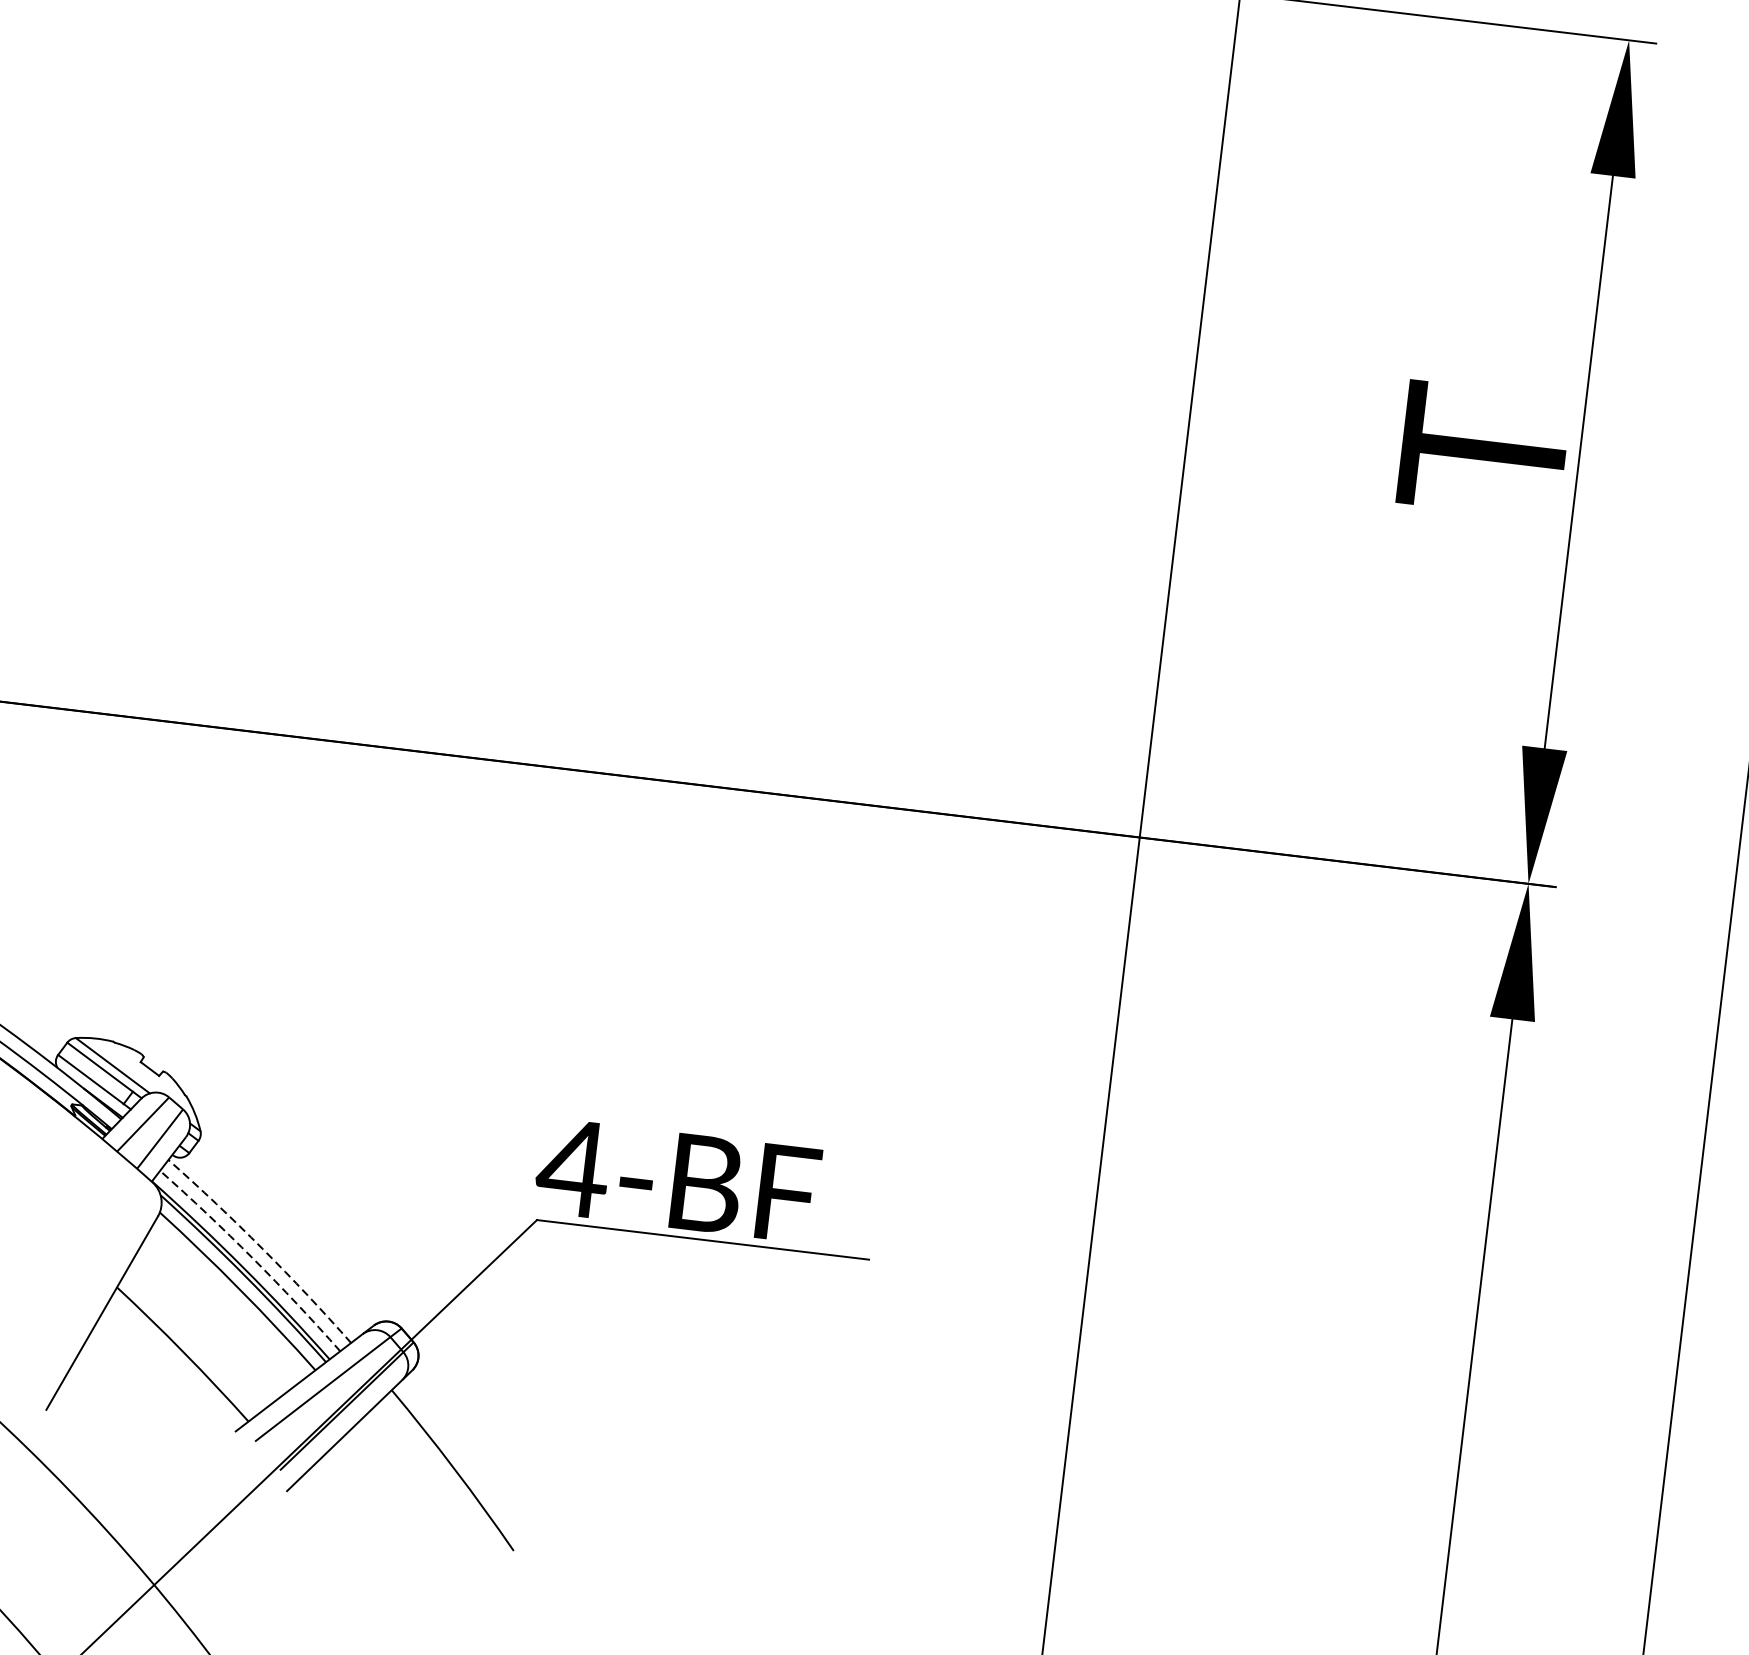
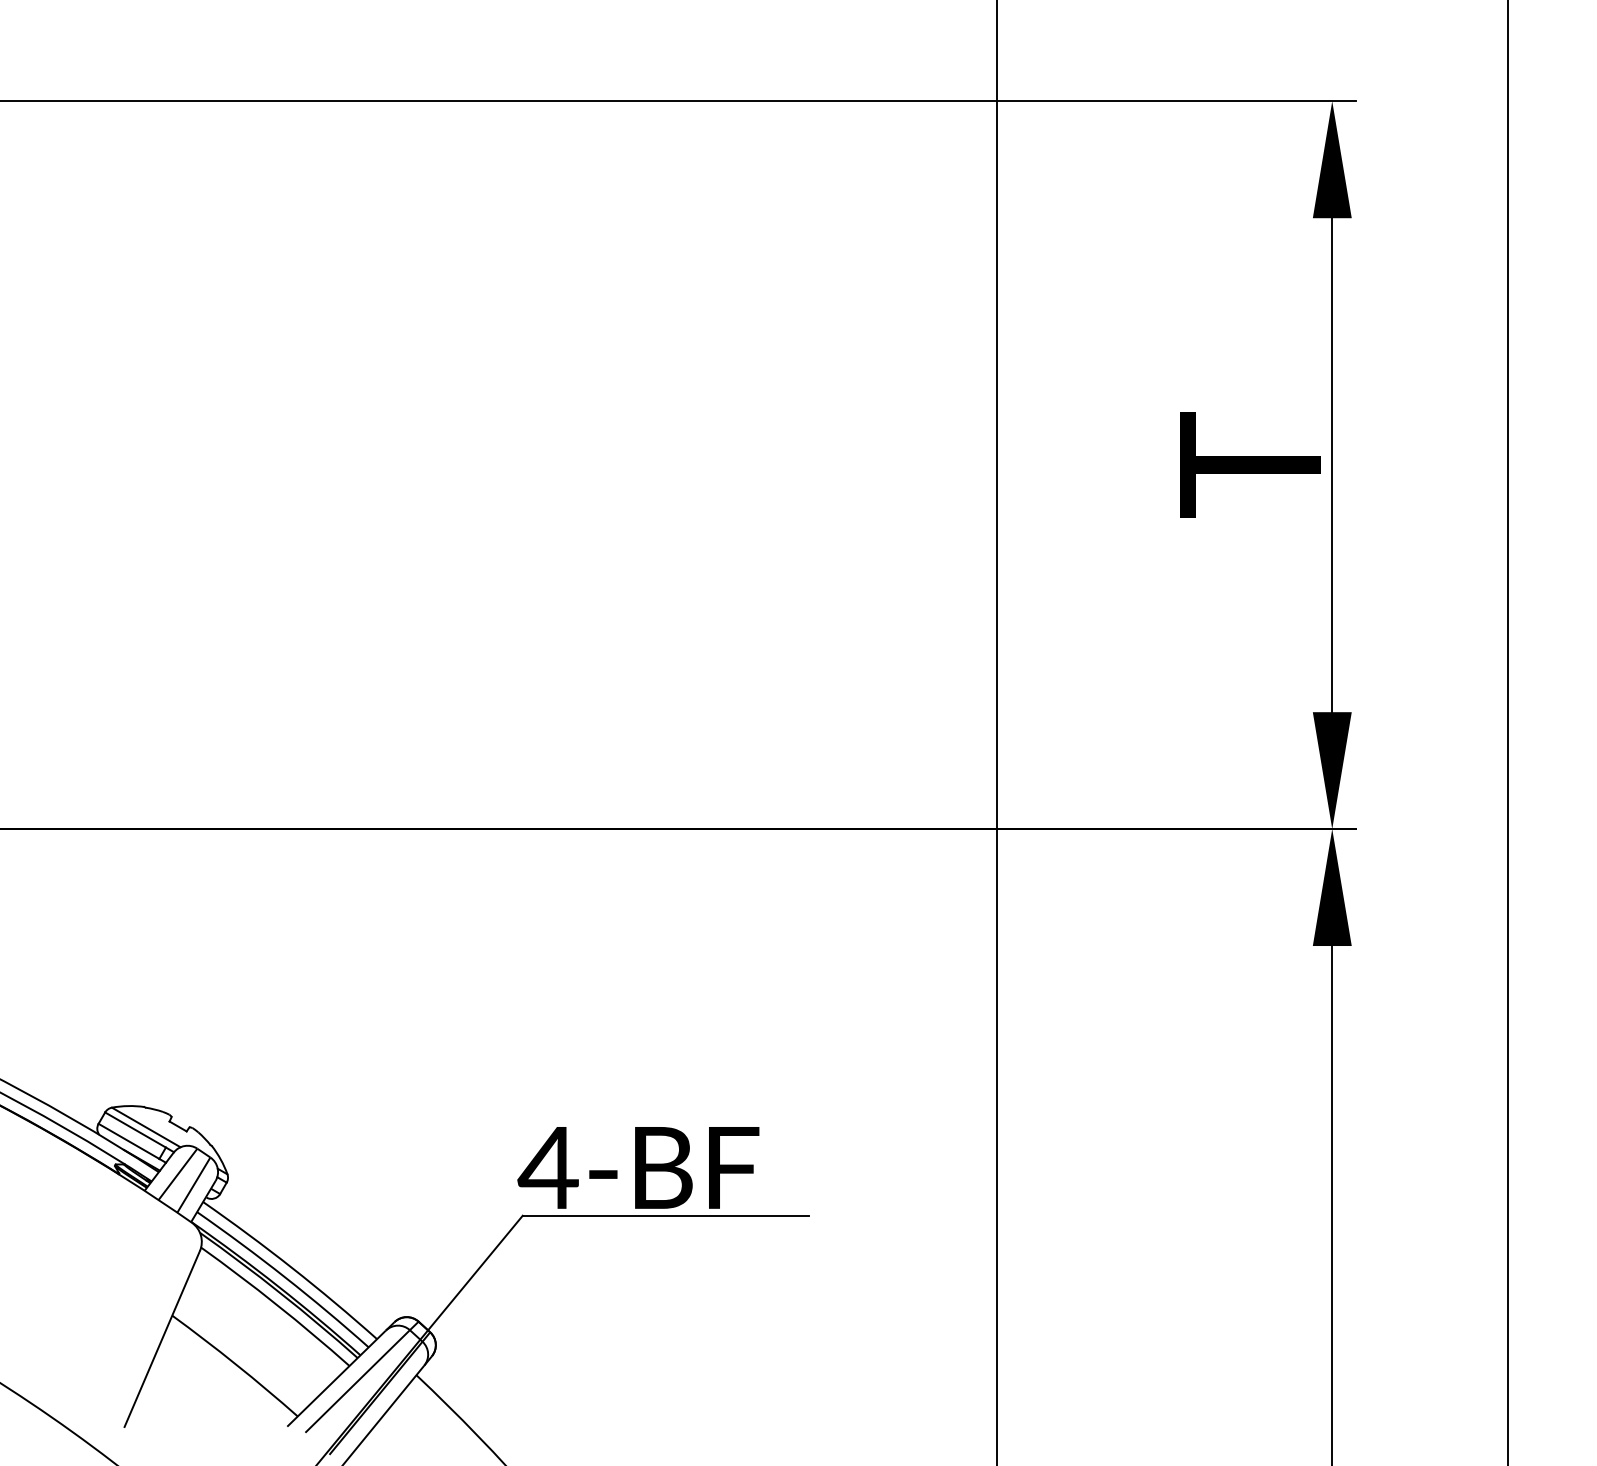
arc: (262, 1249) -> (292, 1268), dashed -> solid
arc: (252, 1258) -> (284, 1277), dashed -> solid

